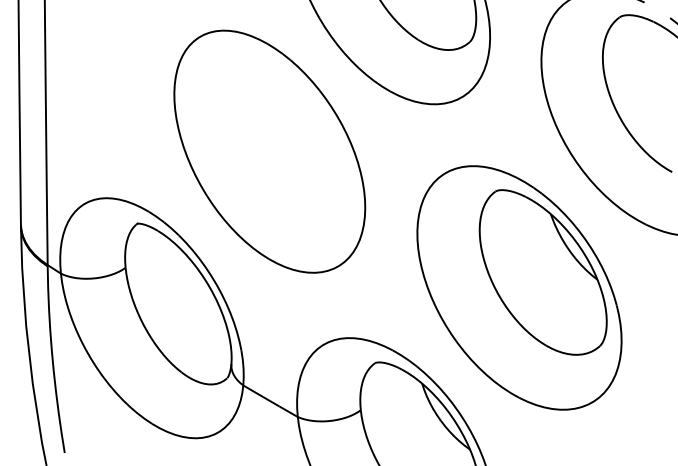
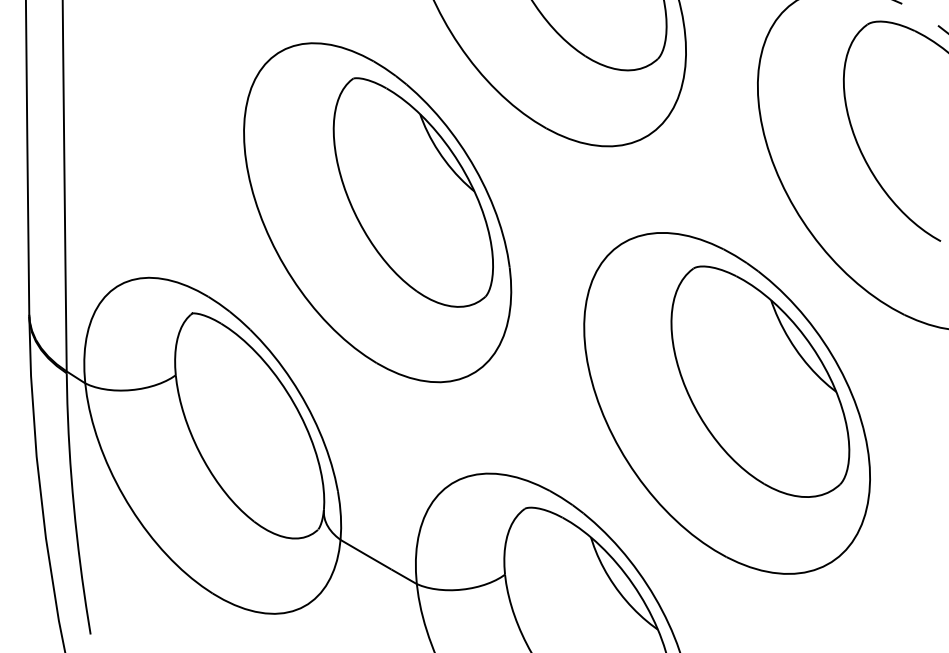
part: (294, 137) -> (412, 192), added

